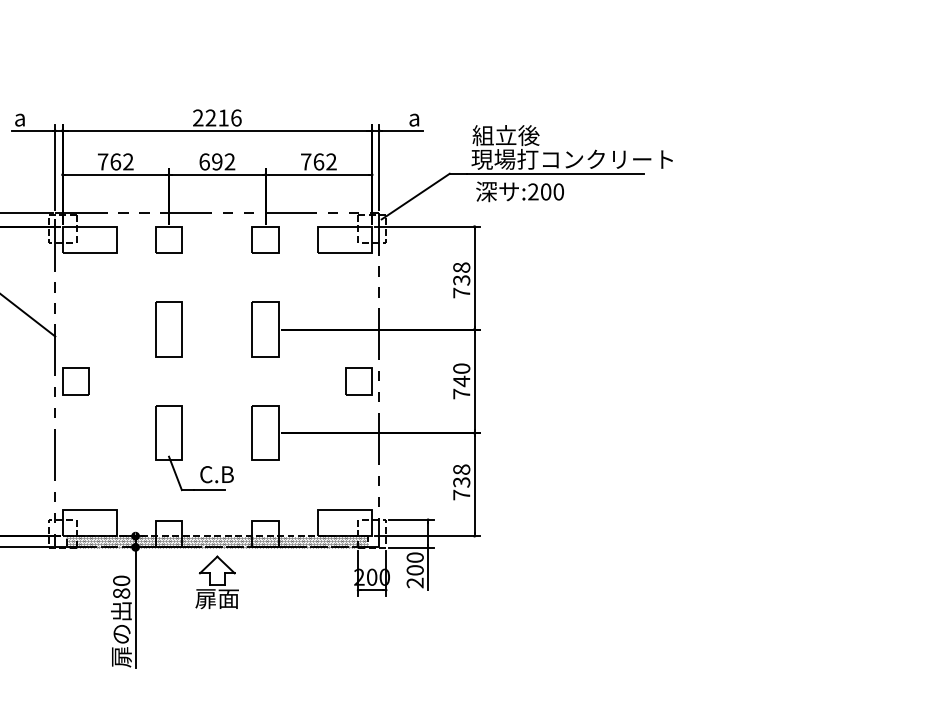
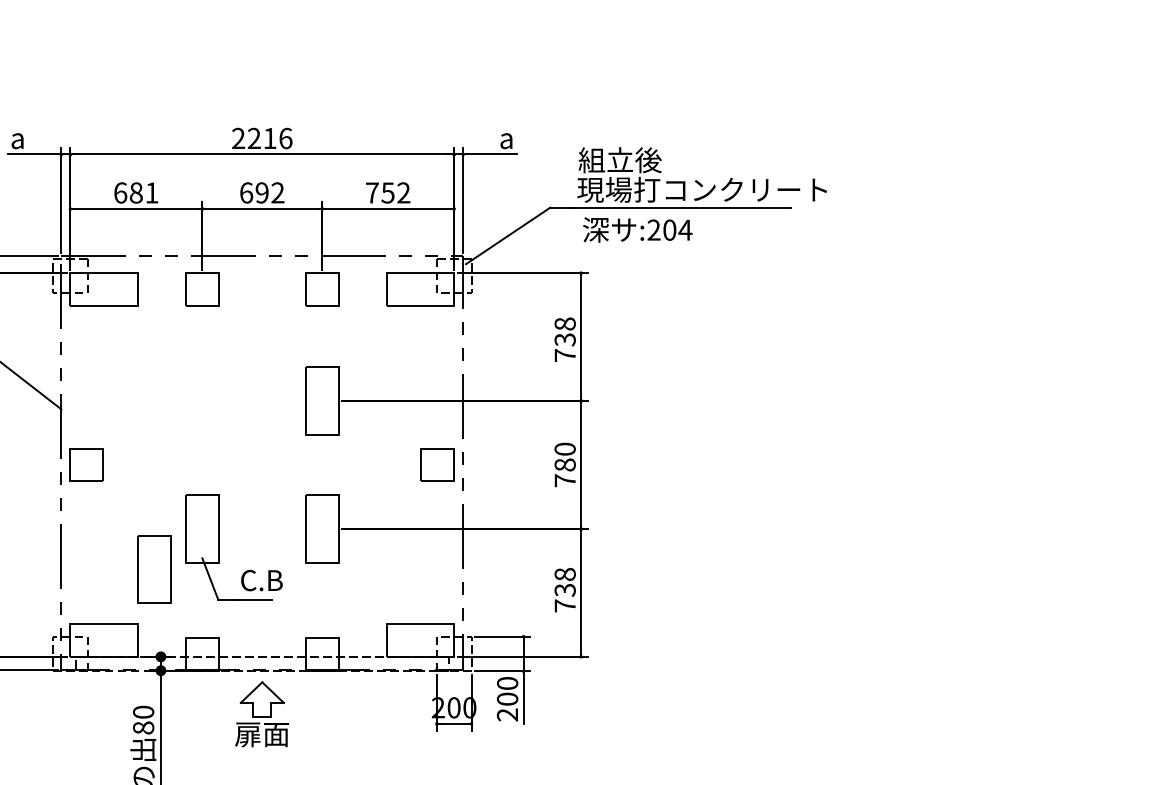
text: (115, 161) -> (136, 192), 762 -> 681
text: (318, 161) -> (387, 192), 762 -> 752
text: (558, 191) -> (685, 229), :200 -> :204
part: (168, 329) -> (153, 569), moved
text: (461, 381) -> (564, 465), 740 -> 780
hatch: (216, 542) -> (261, 664), removed

